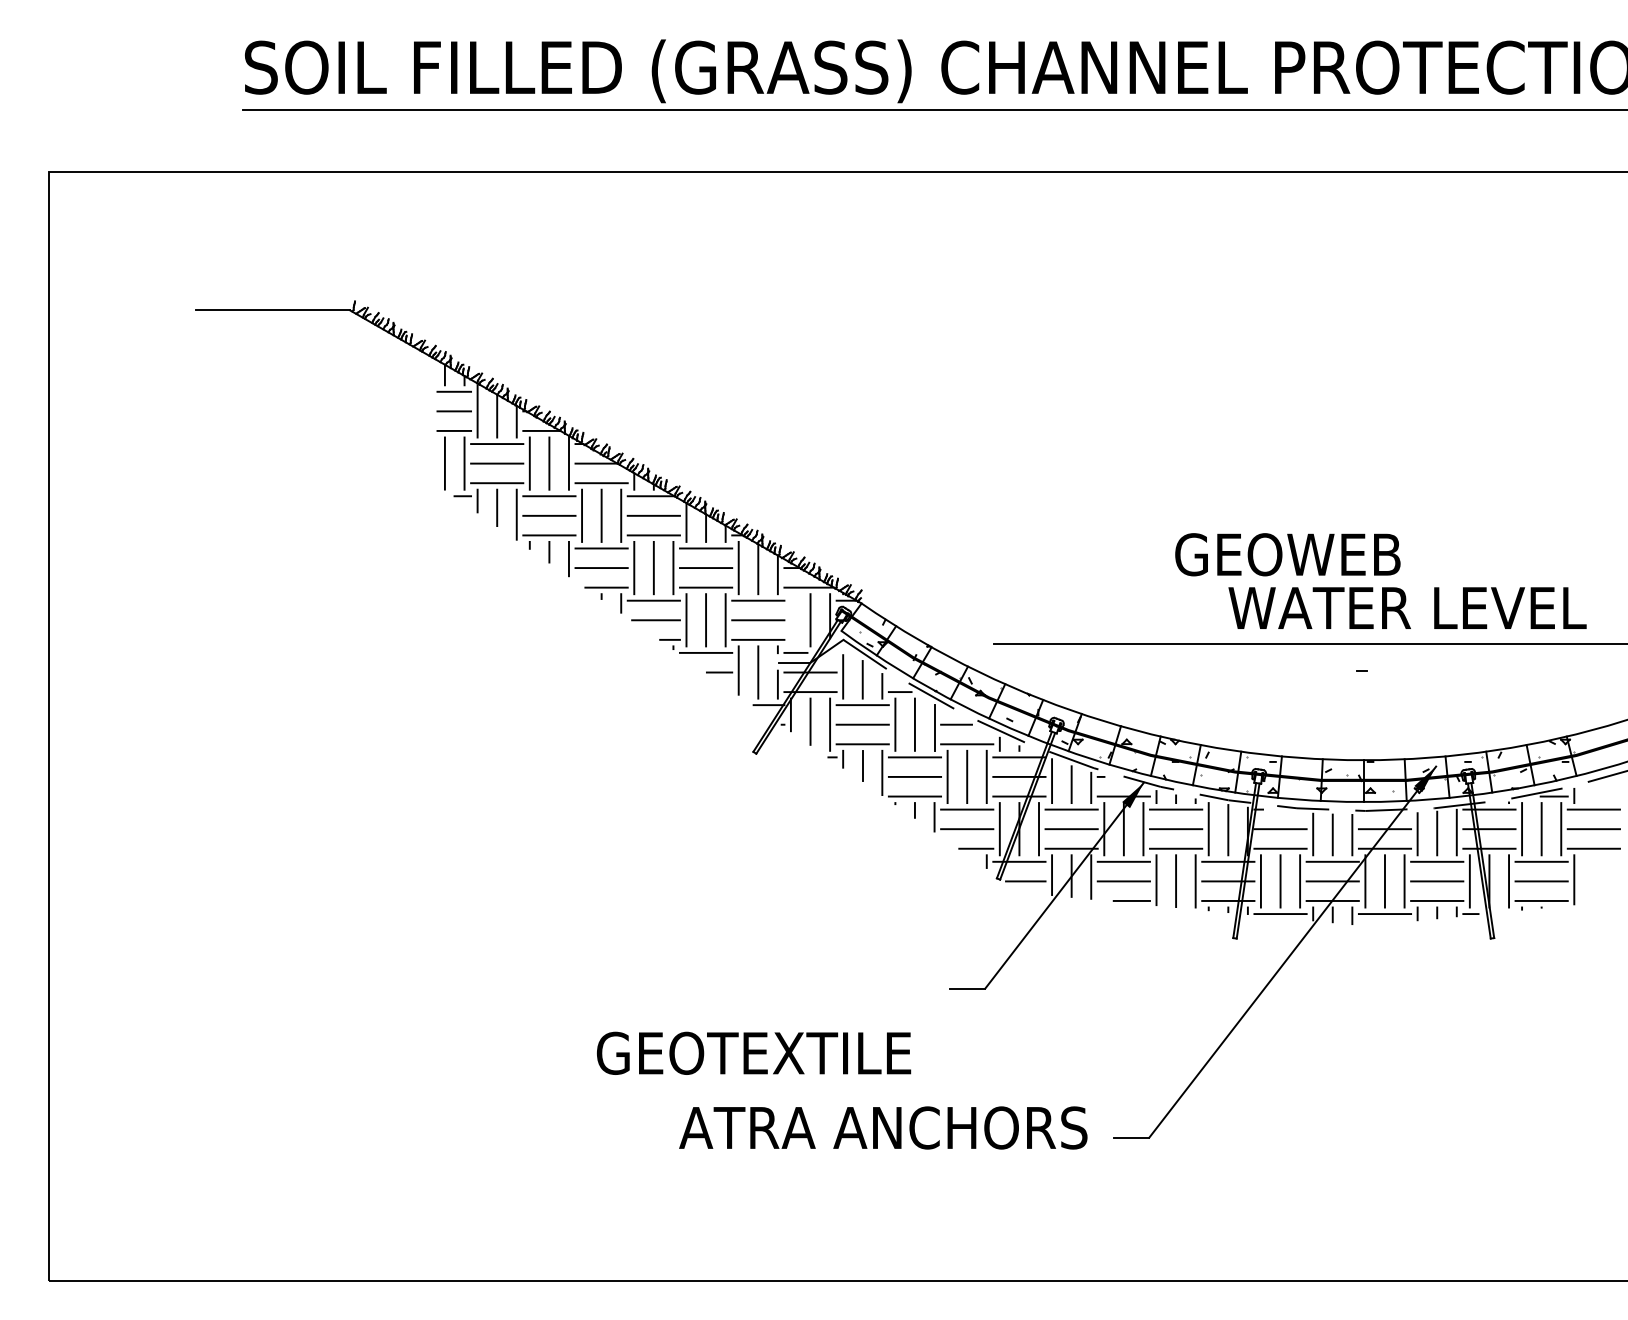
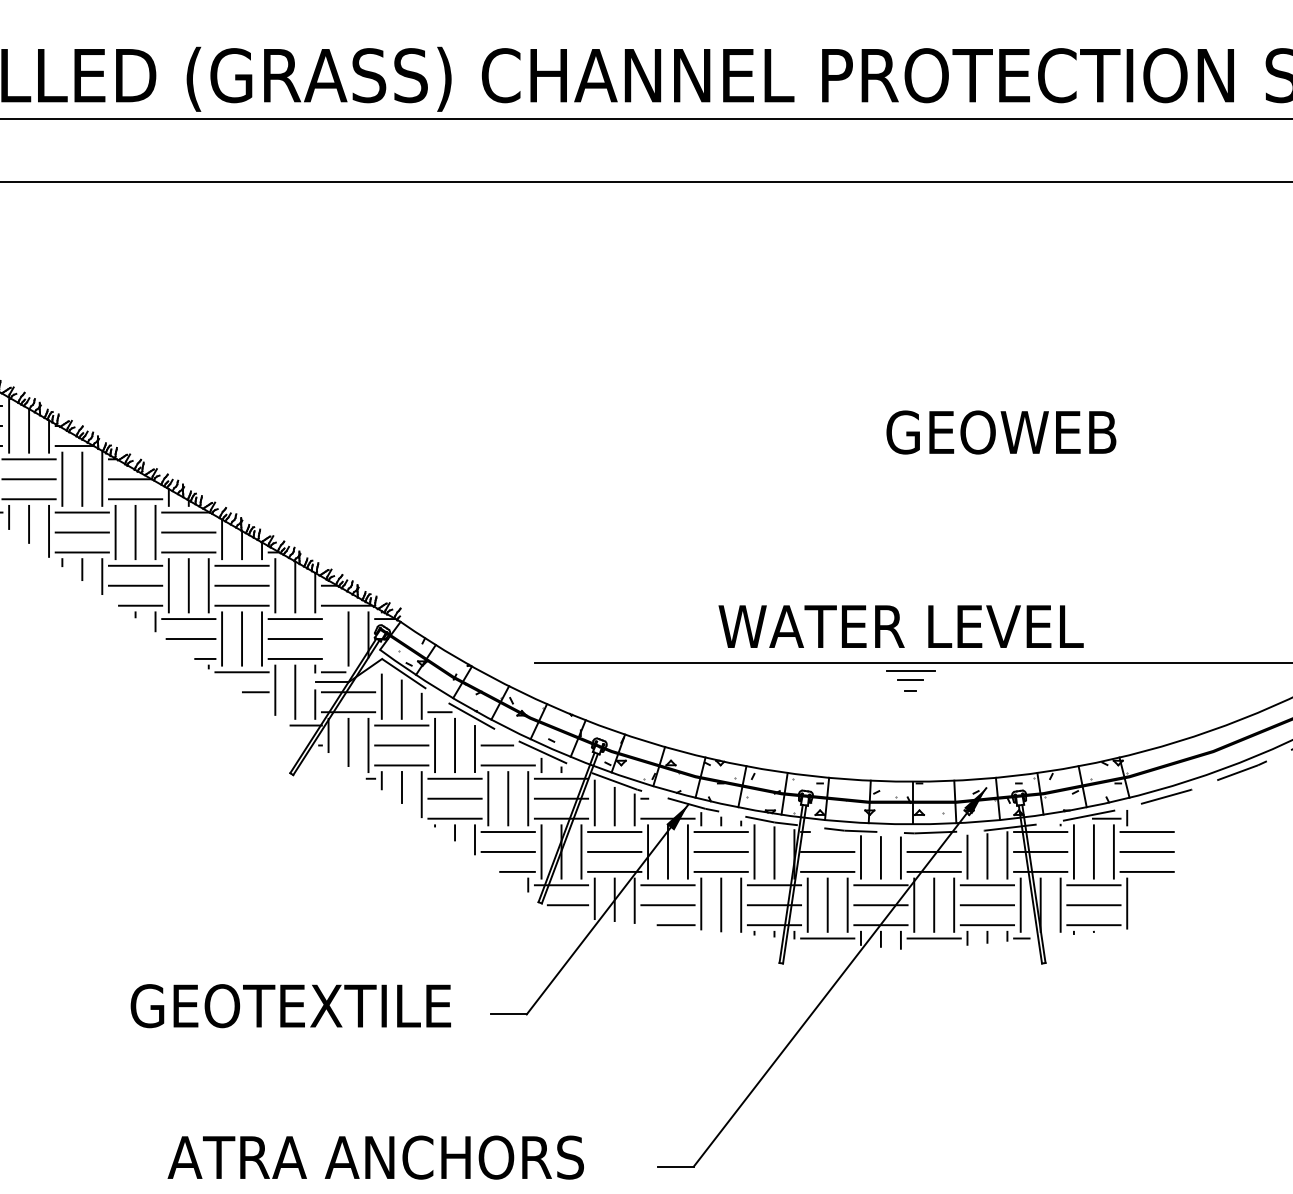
text: (1287, 554) -> (1000, 432), moved
text: (1407, 607) -> (901, 625), moved
line: (1361, 652) -> (910, 671), added
line: (1361, 660) -> (910, 680), added
text: (754, 1052) -> (291, 1005), moved
text: (883, 1127) -> (376, 1157), moved

